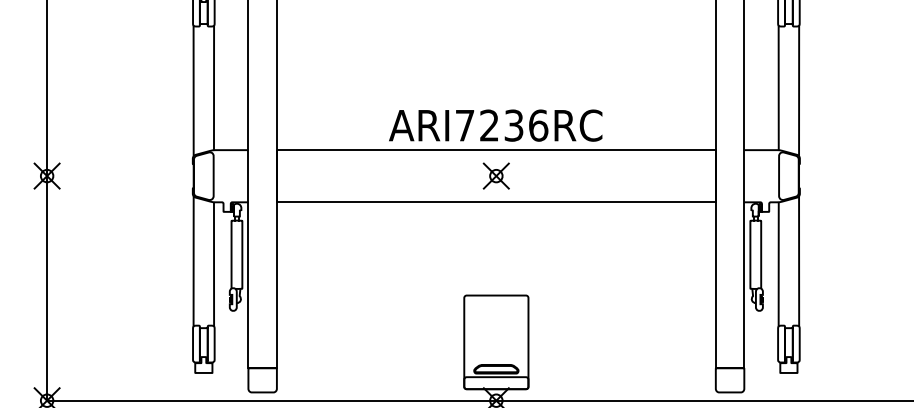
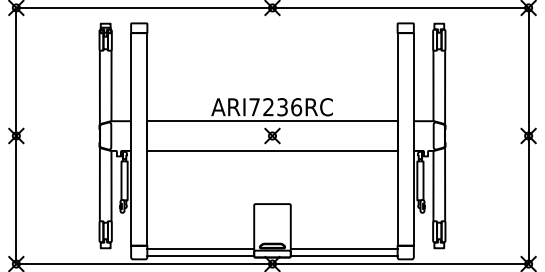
line: (370, 373) -> (200, 248), added
line: (620, 373) -> (343, 248), added
line: (370, 385) -> (200, 255), added
line: (620, 385) -> (343, 255), added

